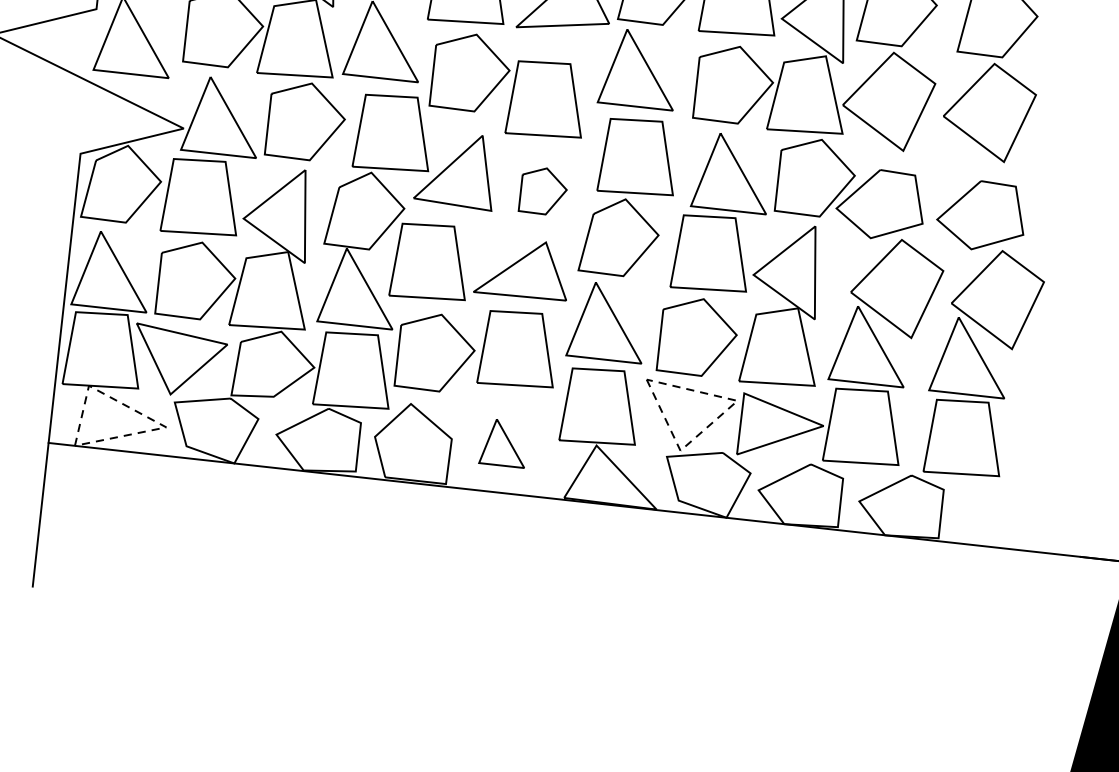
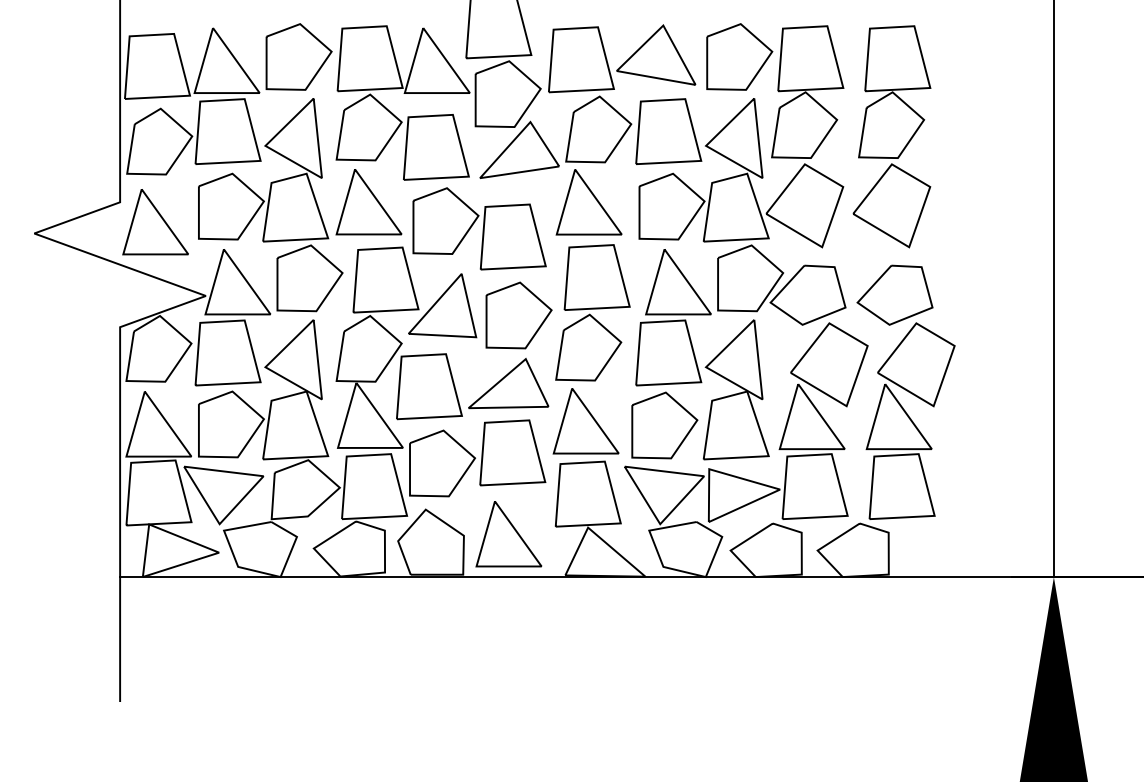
part: (543, 191) -> (518, 315), size x1.67
line: (142, 413) -> (197, 543), dashed -> solid
line: (714, 420) -> (686, 495), dashed -> solid
part: (503, 443) -> (508, 534), size x1.67

